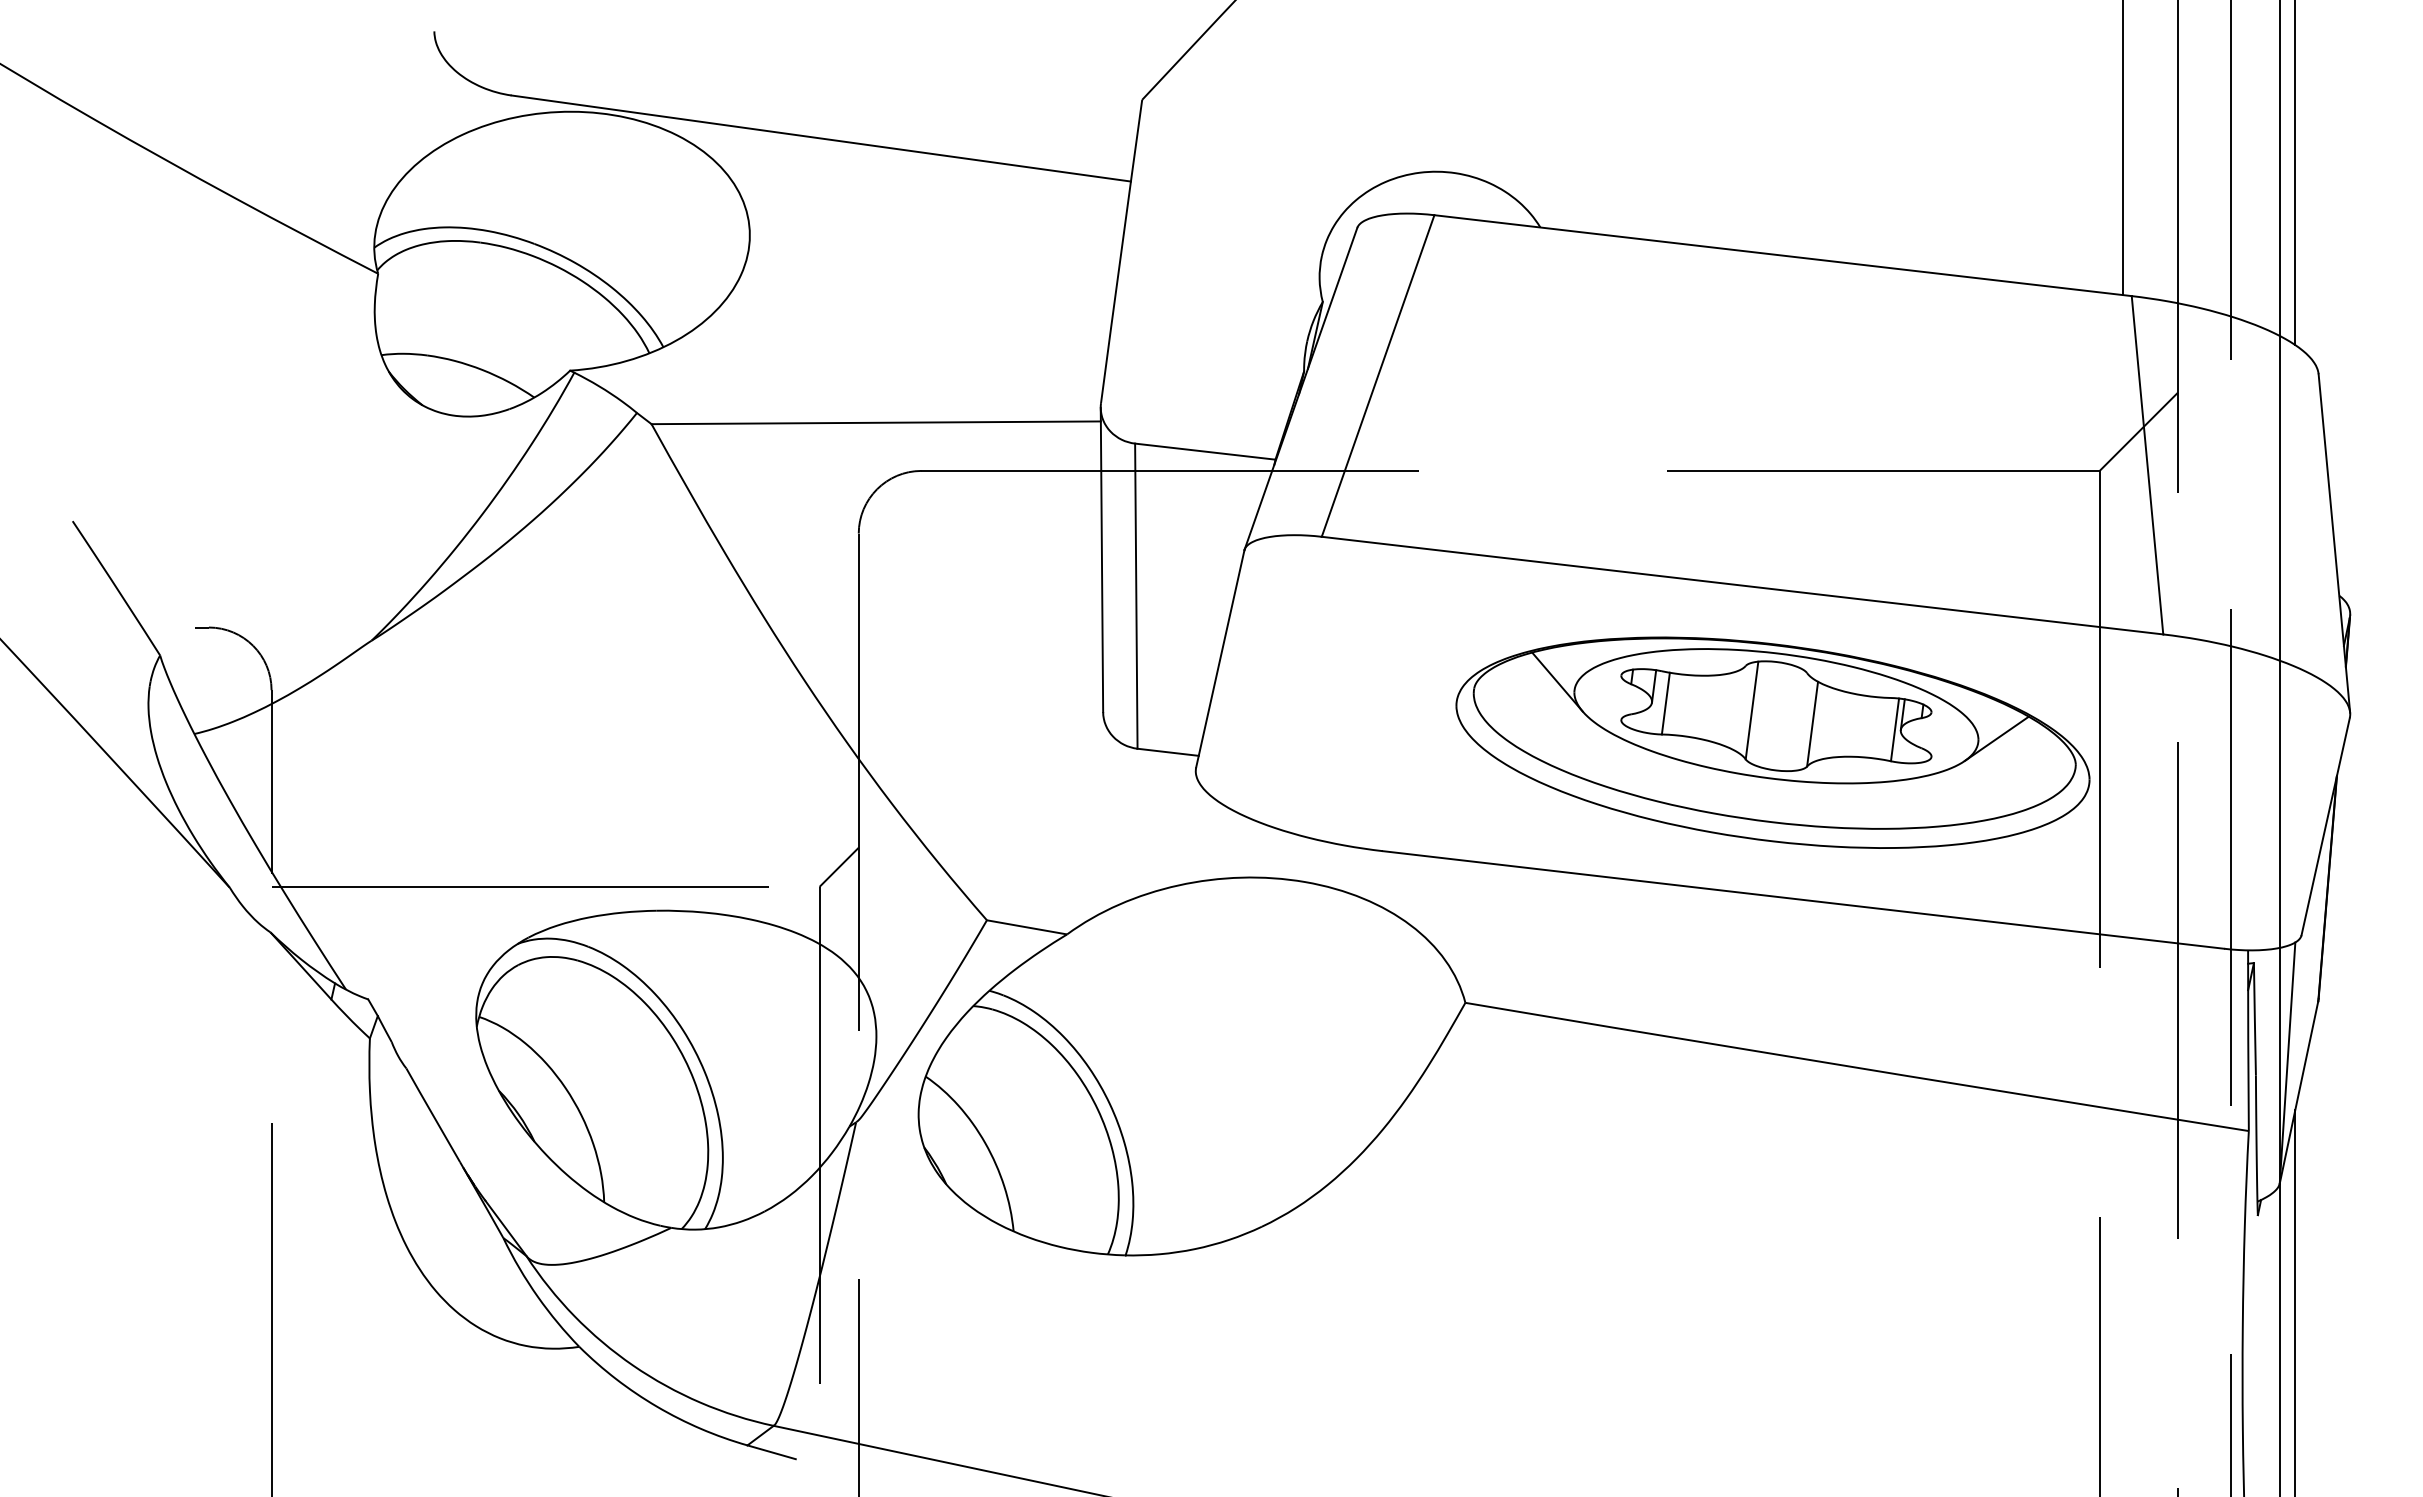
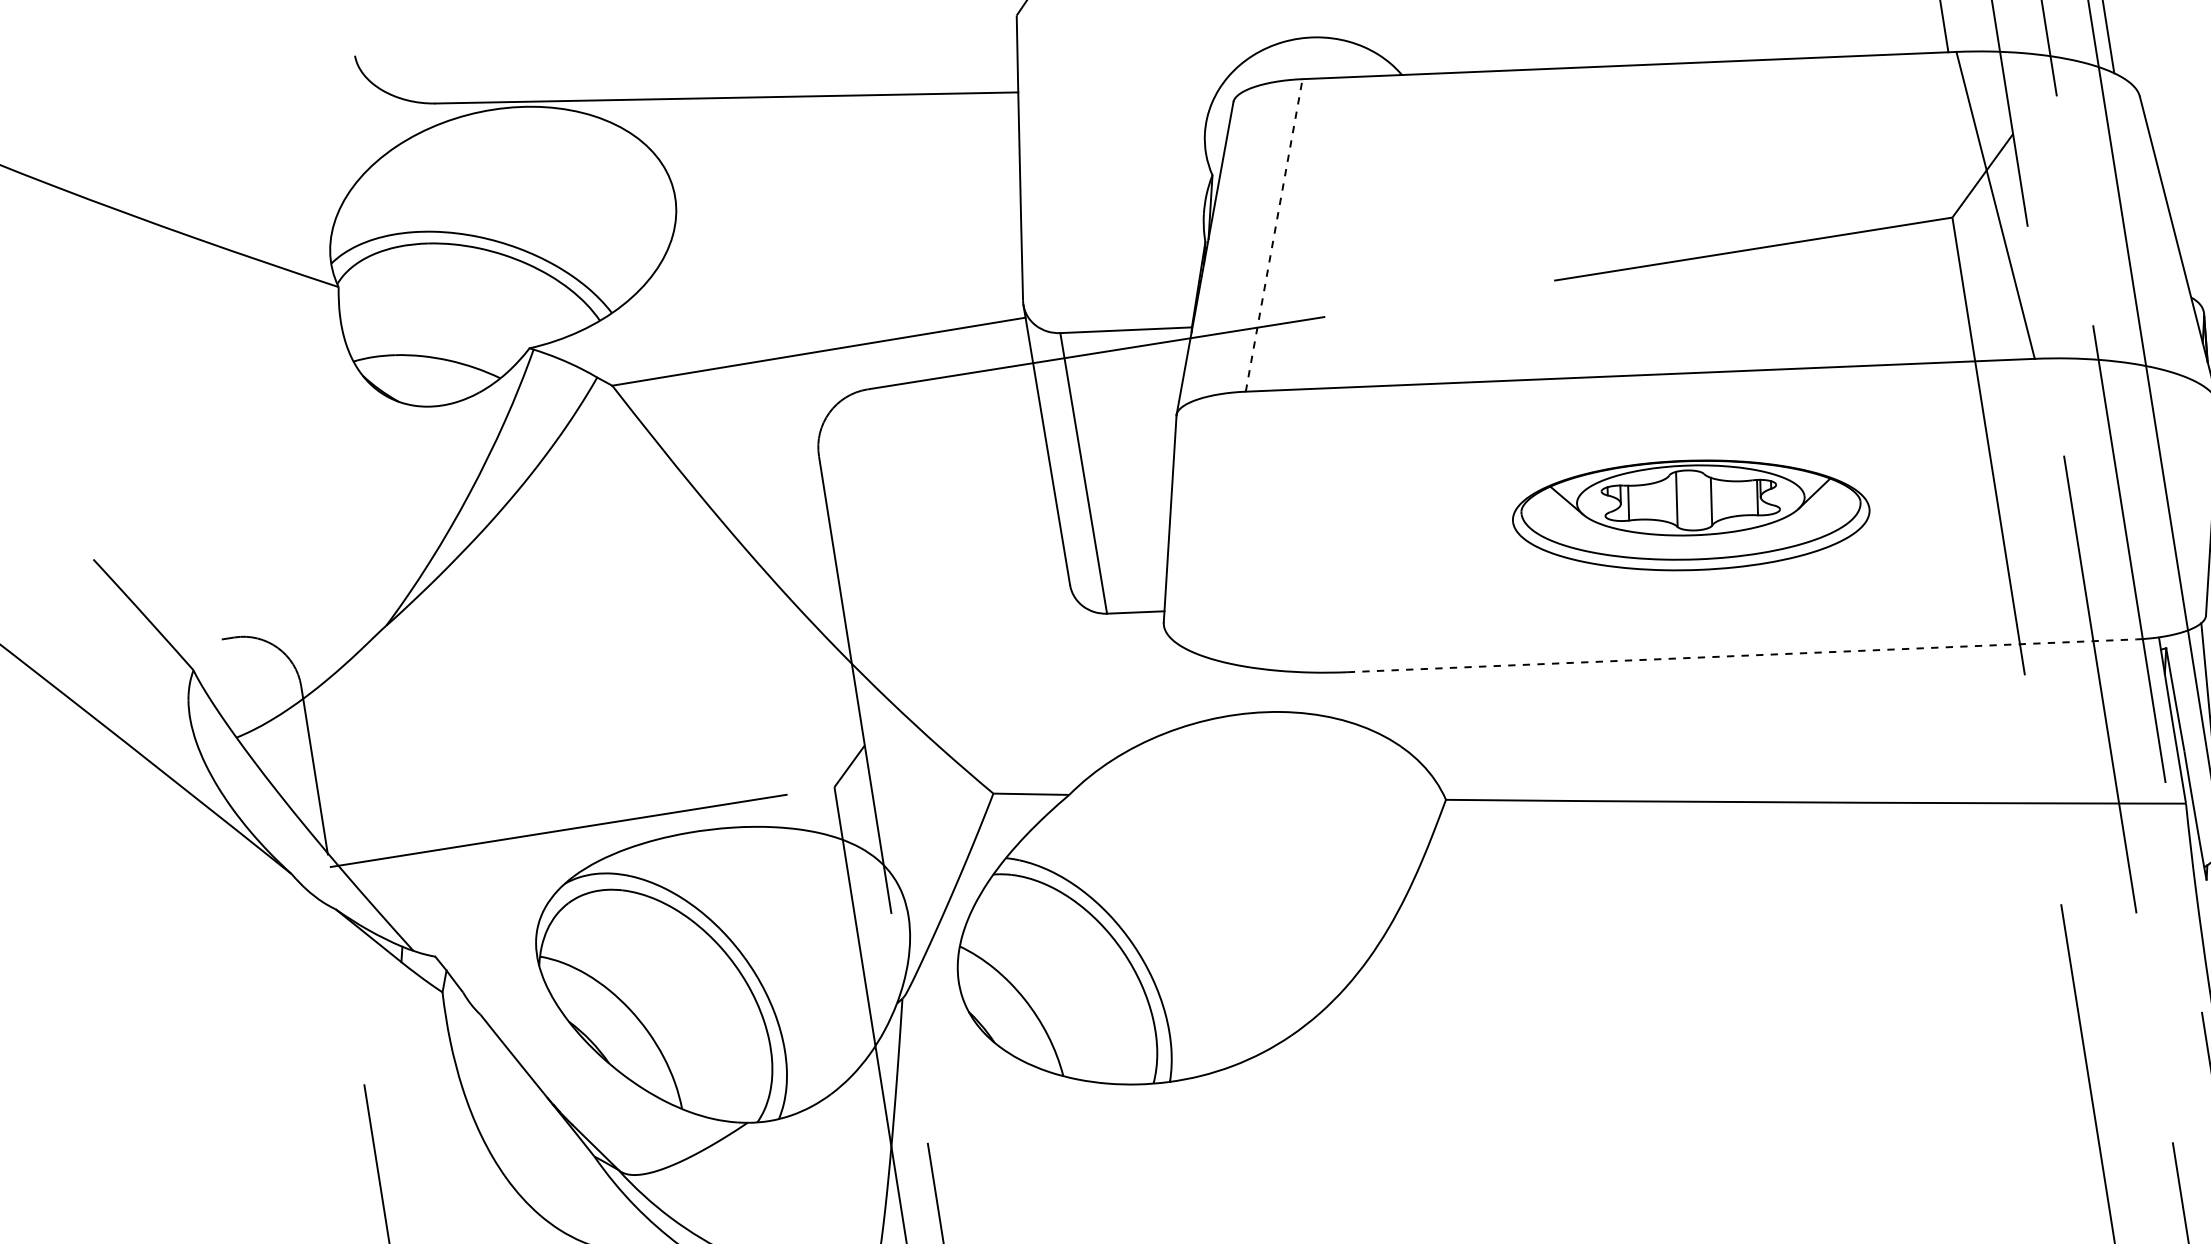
line: (1378, 375) -> (1274, 234), solid -> dashed
part: (1772, 742) -> (1690, 515), size x0.6
line: (1803, 899) -> (1742, 655), solid -> dashed

